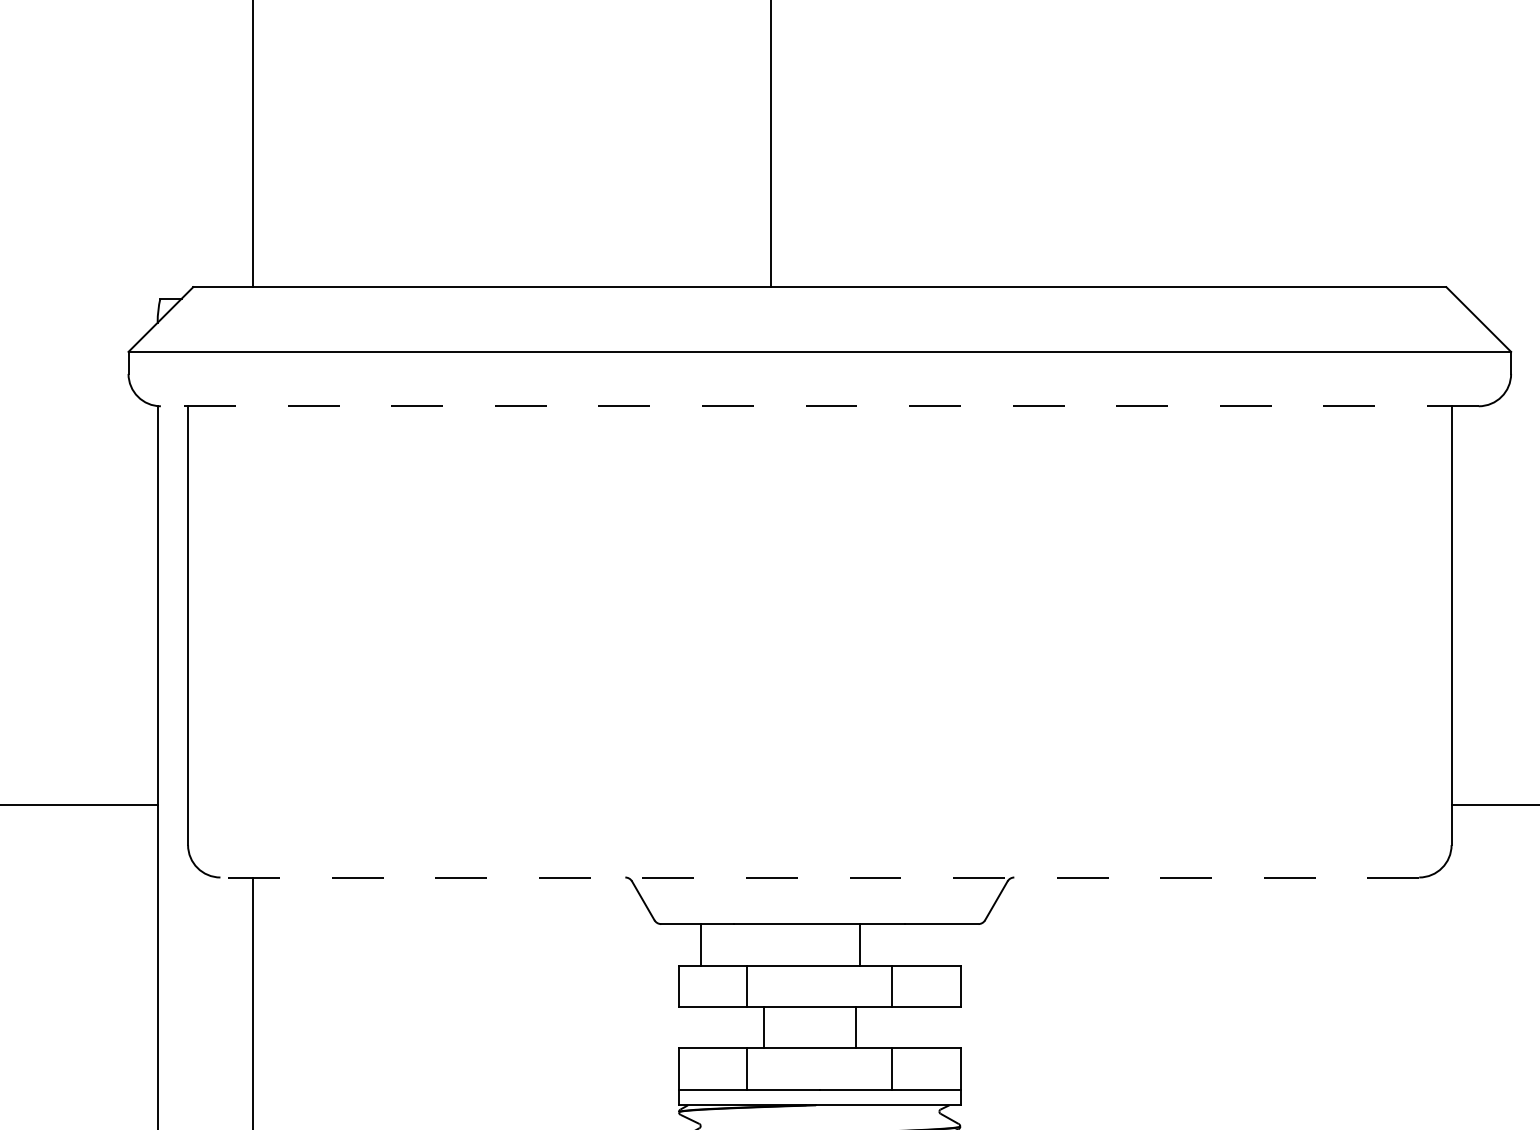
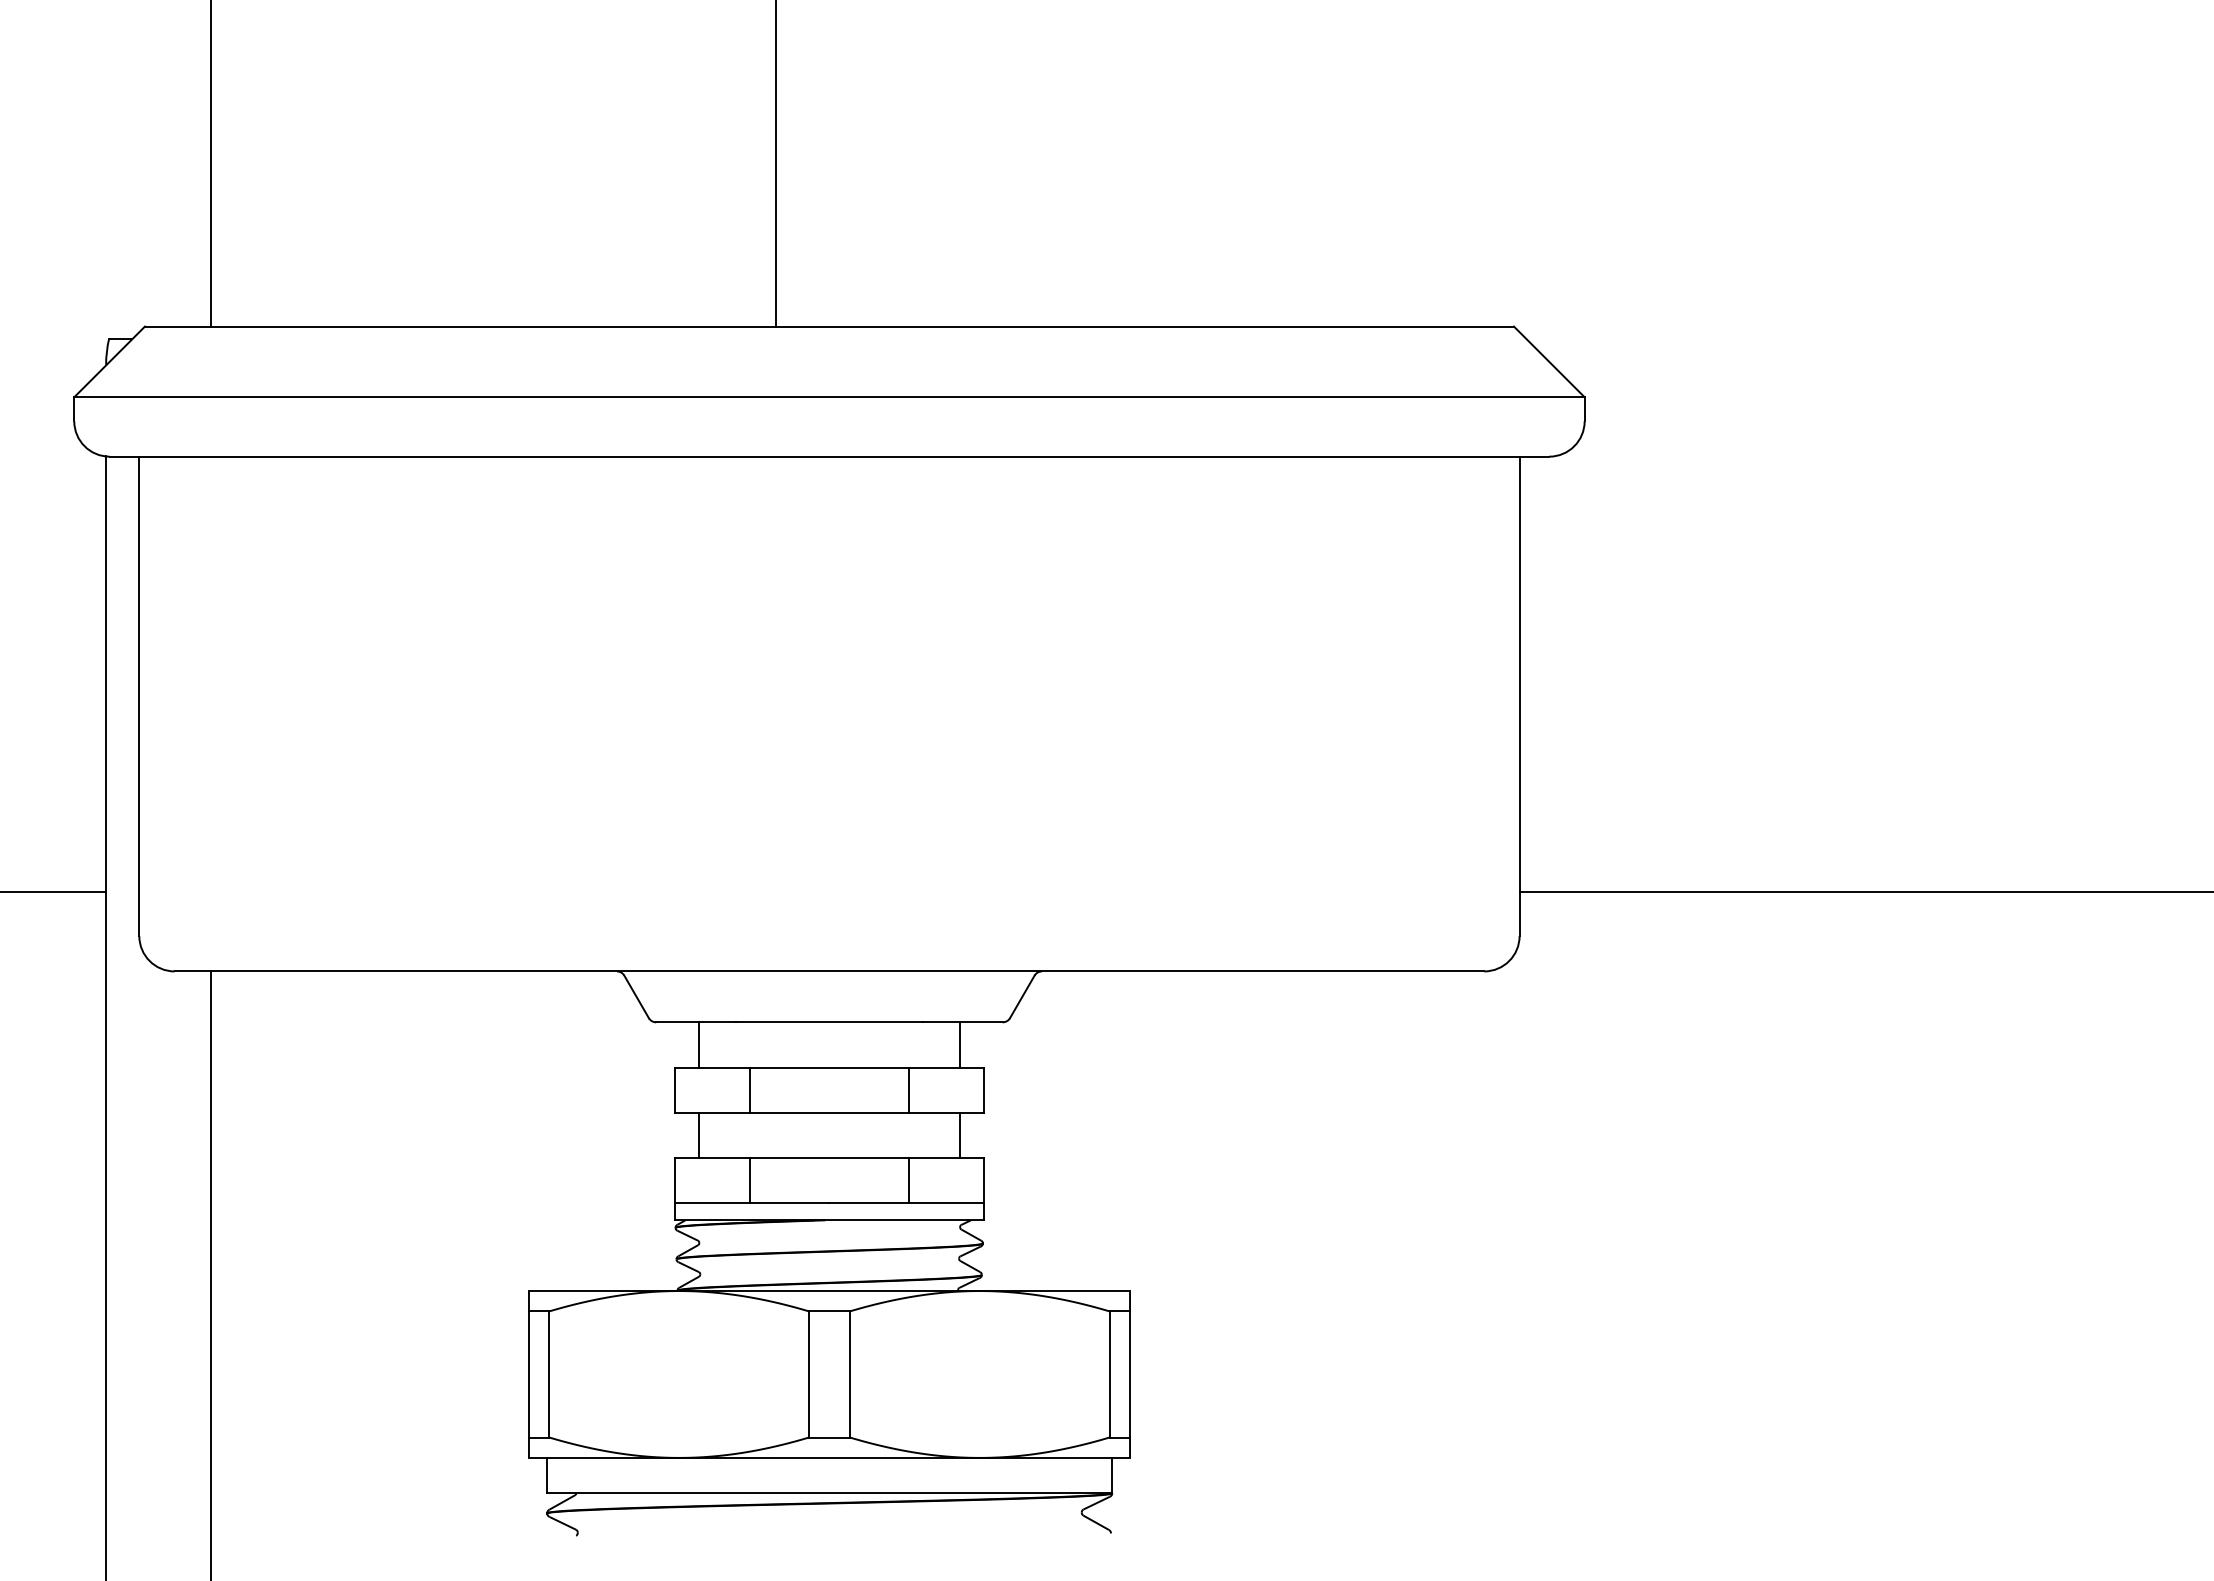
line: (819, 406) -> (829, 456), dashed -> solid
line: (819, 877) -> (829, 971), dashed -> solid
line: (860, 944) -> (959, 1044), moved
line: (764, 1027) -> (699, 1135), moved
line: (855, 1027) -> (959, 1135), moved

